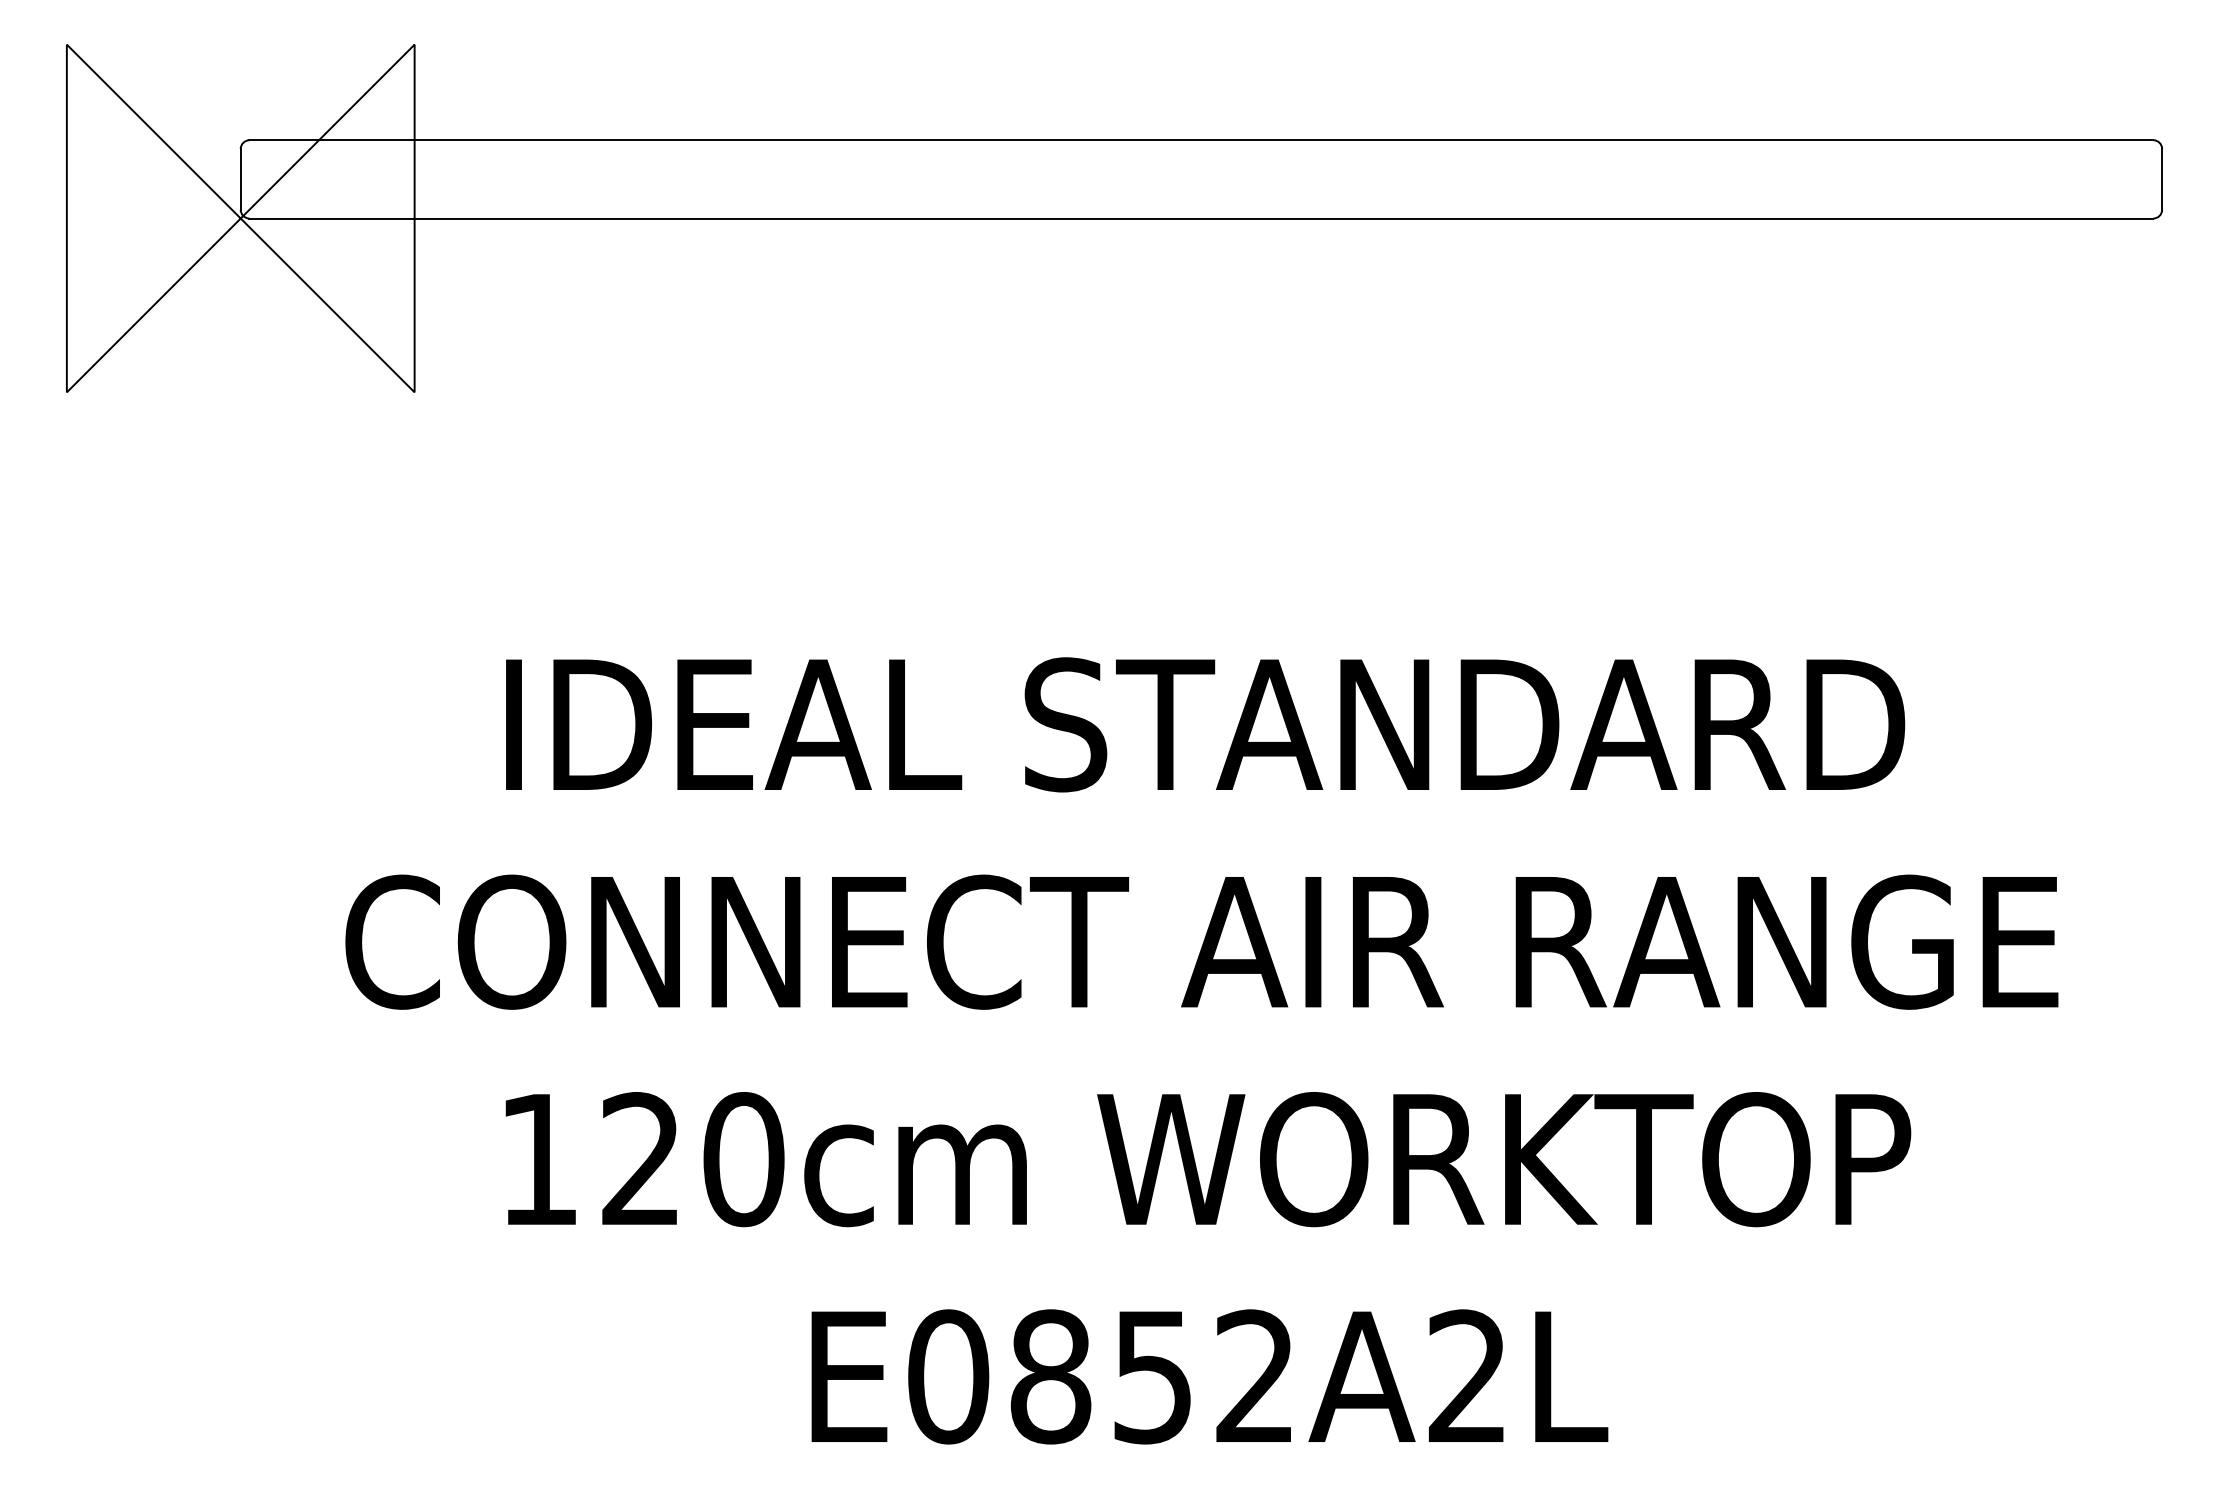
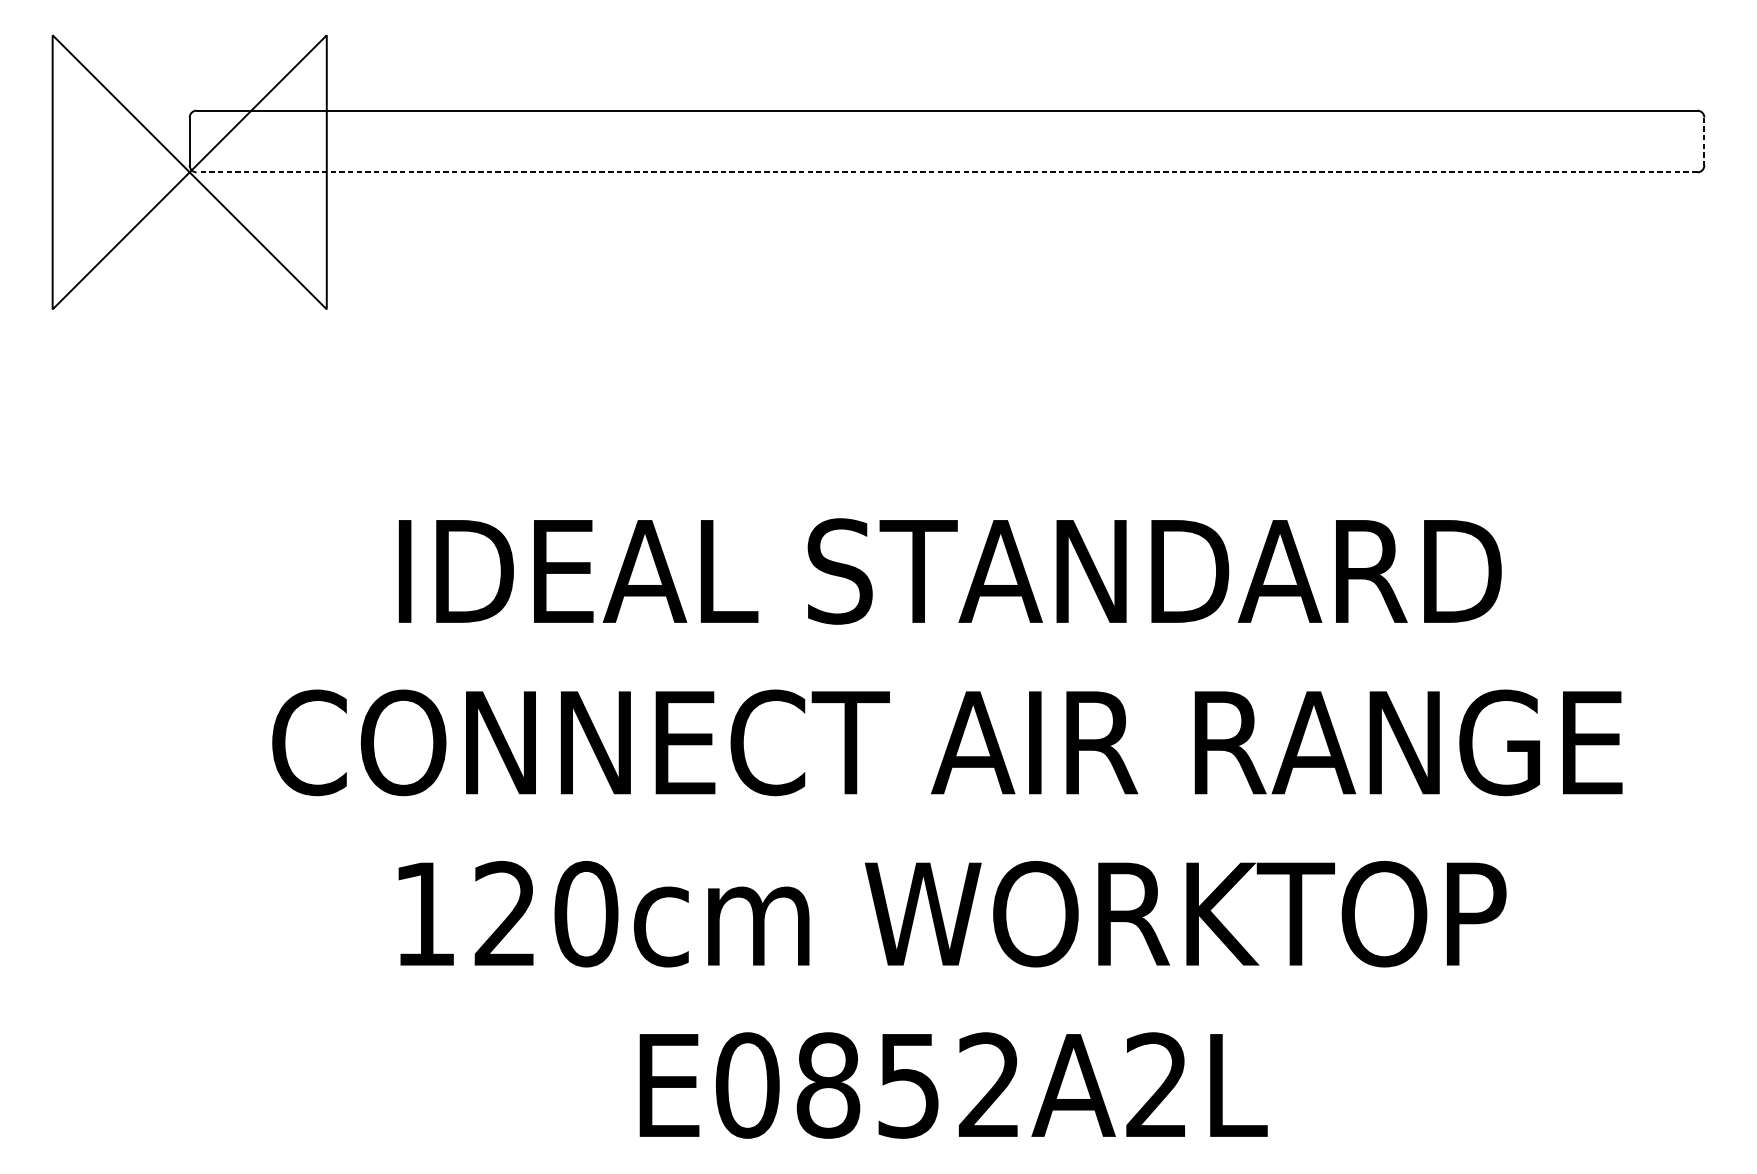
line: (2162, 179) -> (1704, 141), solid -> dashed
line: (1201, 218) -> (947, 172), solid -> dashed

